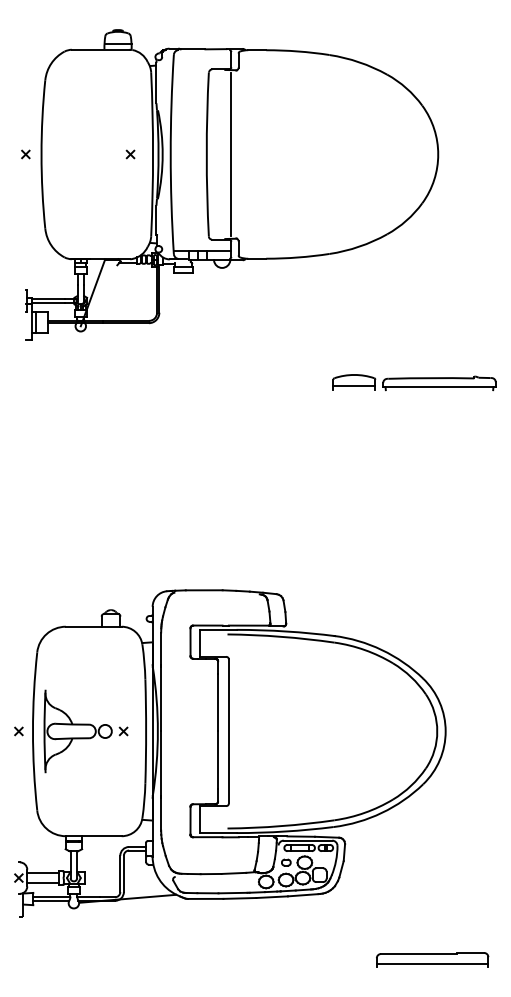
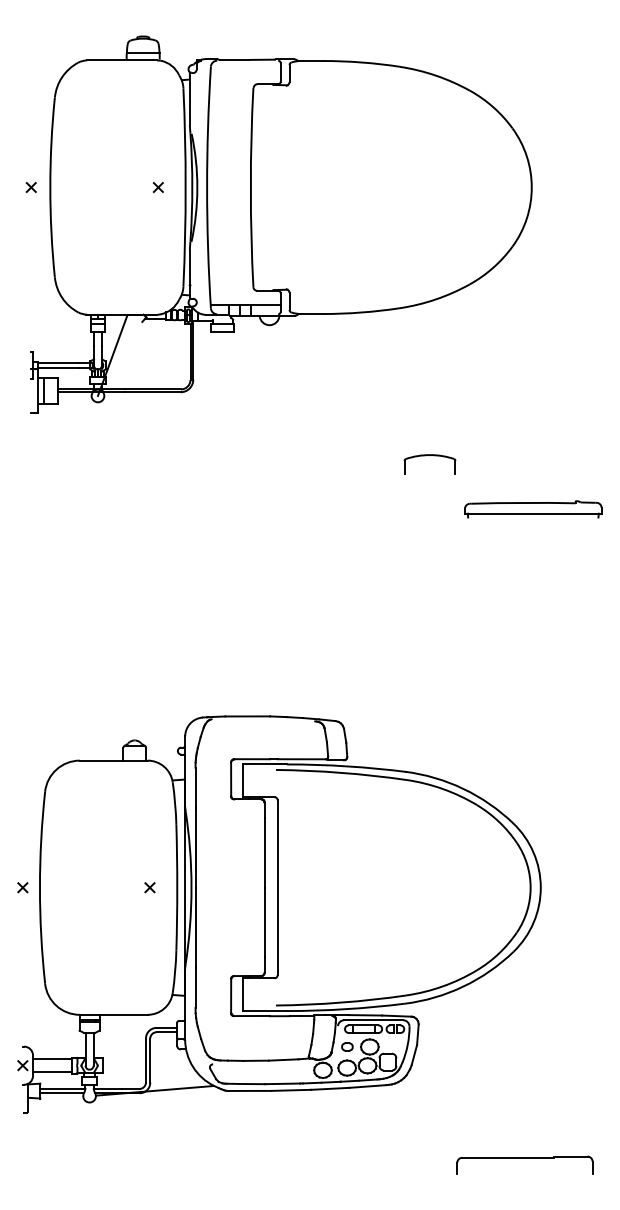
line: (231, 154) -> (280, 187), removed
part: (439, 383) -> (533, 509), moved
line: (353, 386) -> (429, 468), removed
part: (77, 731) -> (94, 887), removed
line: (432, 964) -> (524, 1170), removed

